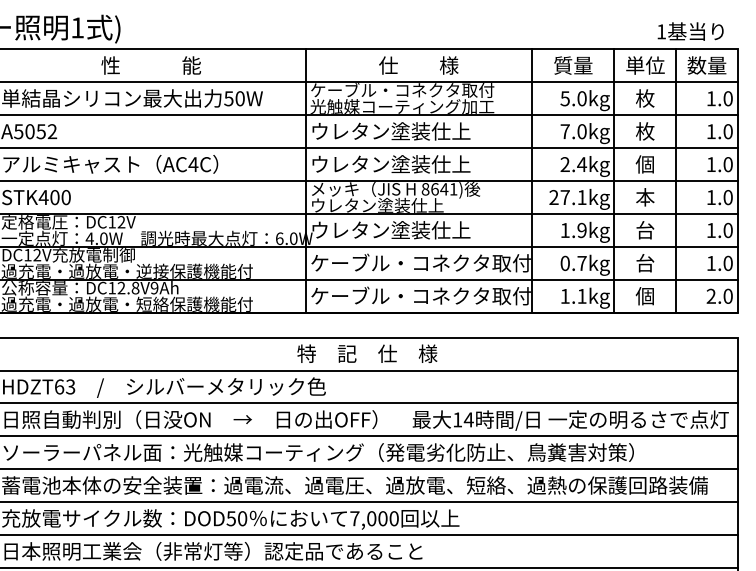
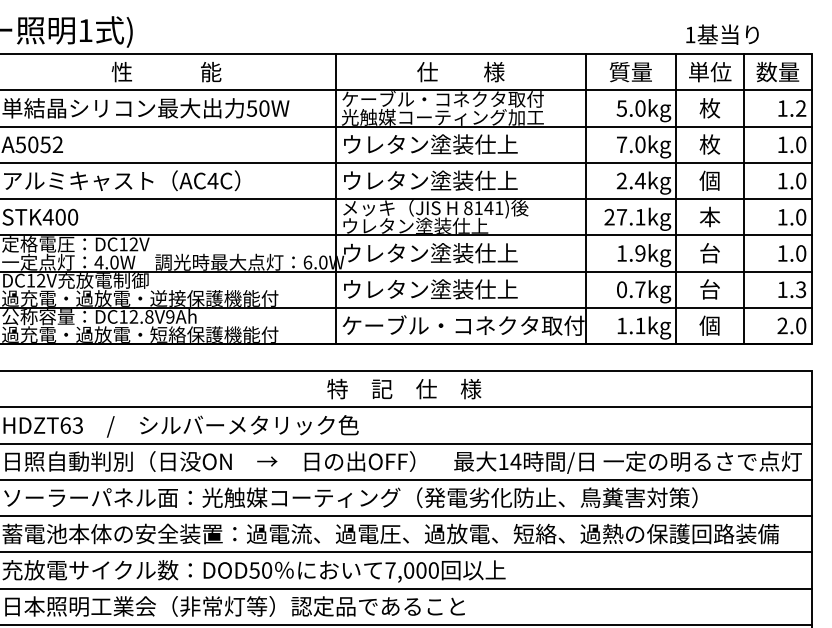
text: (690, 31) -> (722, 34), moved
text: (727, 98) -> (800, 108), 1.0 -> 1.2
text: (434, 189) -> (478, 208), 8641) -> 8141)
text: (420, 262) -> (462, 288), ケーブル・コネクタ取付 -> ウレタン塗装仕上
text: (727, 263) -> (800, 289), 1.0 -> 1.3

